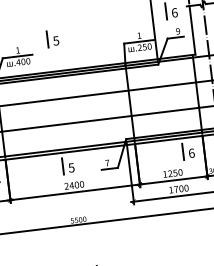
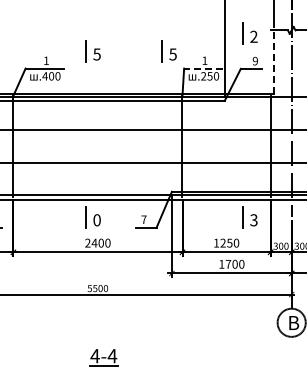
text: (174, 12) -> (253, 36), 6 -> 2
line: (192, 30) -> (274, 62), solid -> dashed
part: (110, 31) -> (168, 51), added
line: (139, 41) -> (203, 68), solid -> dashed
text: (191, 153) -> (253, 220), 6 -> 3
text: (71, 168) -> (96, 220), 5 -> 0

